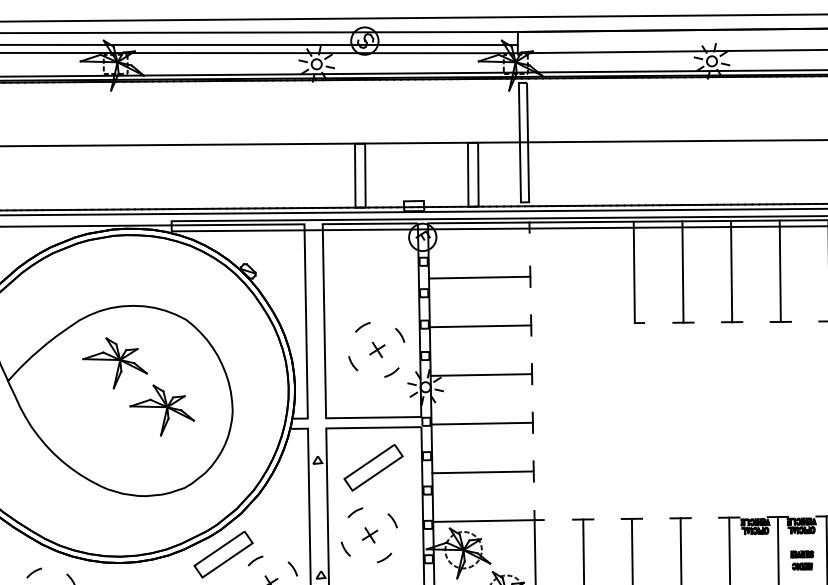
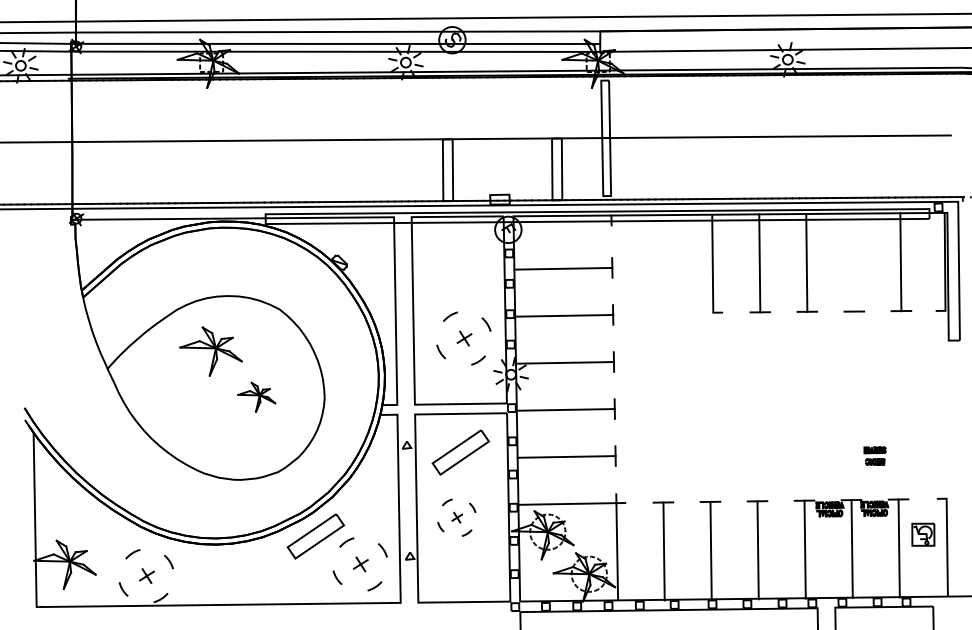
line: (779, 271) -> (853, 262), removed
part: (162, 410) -> (256, 397), size x0.6
part: (369, 535) -> (456, 517), size x0.7
part: (801, 559) -> (874, 455), moved

